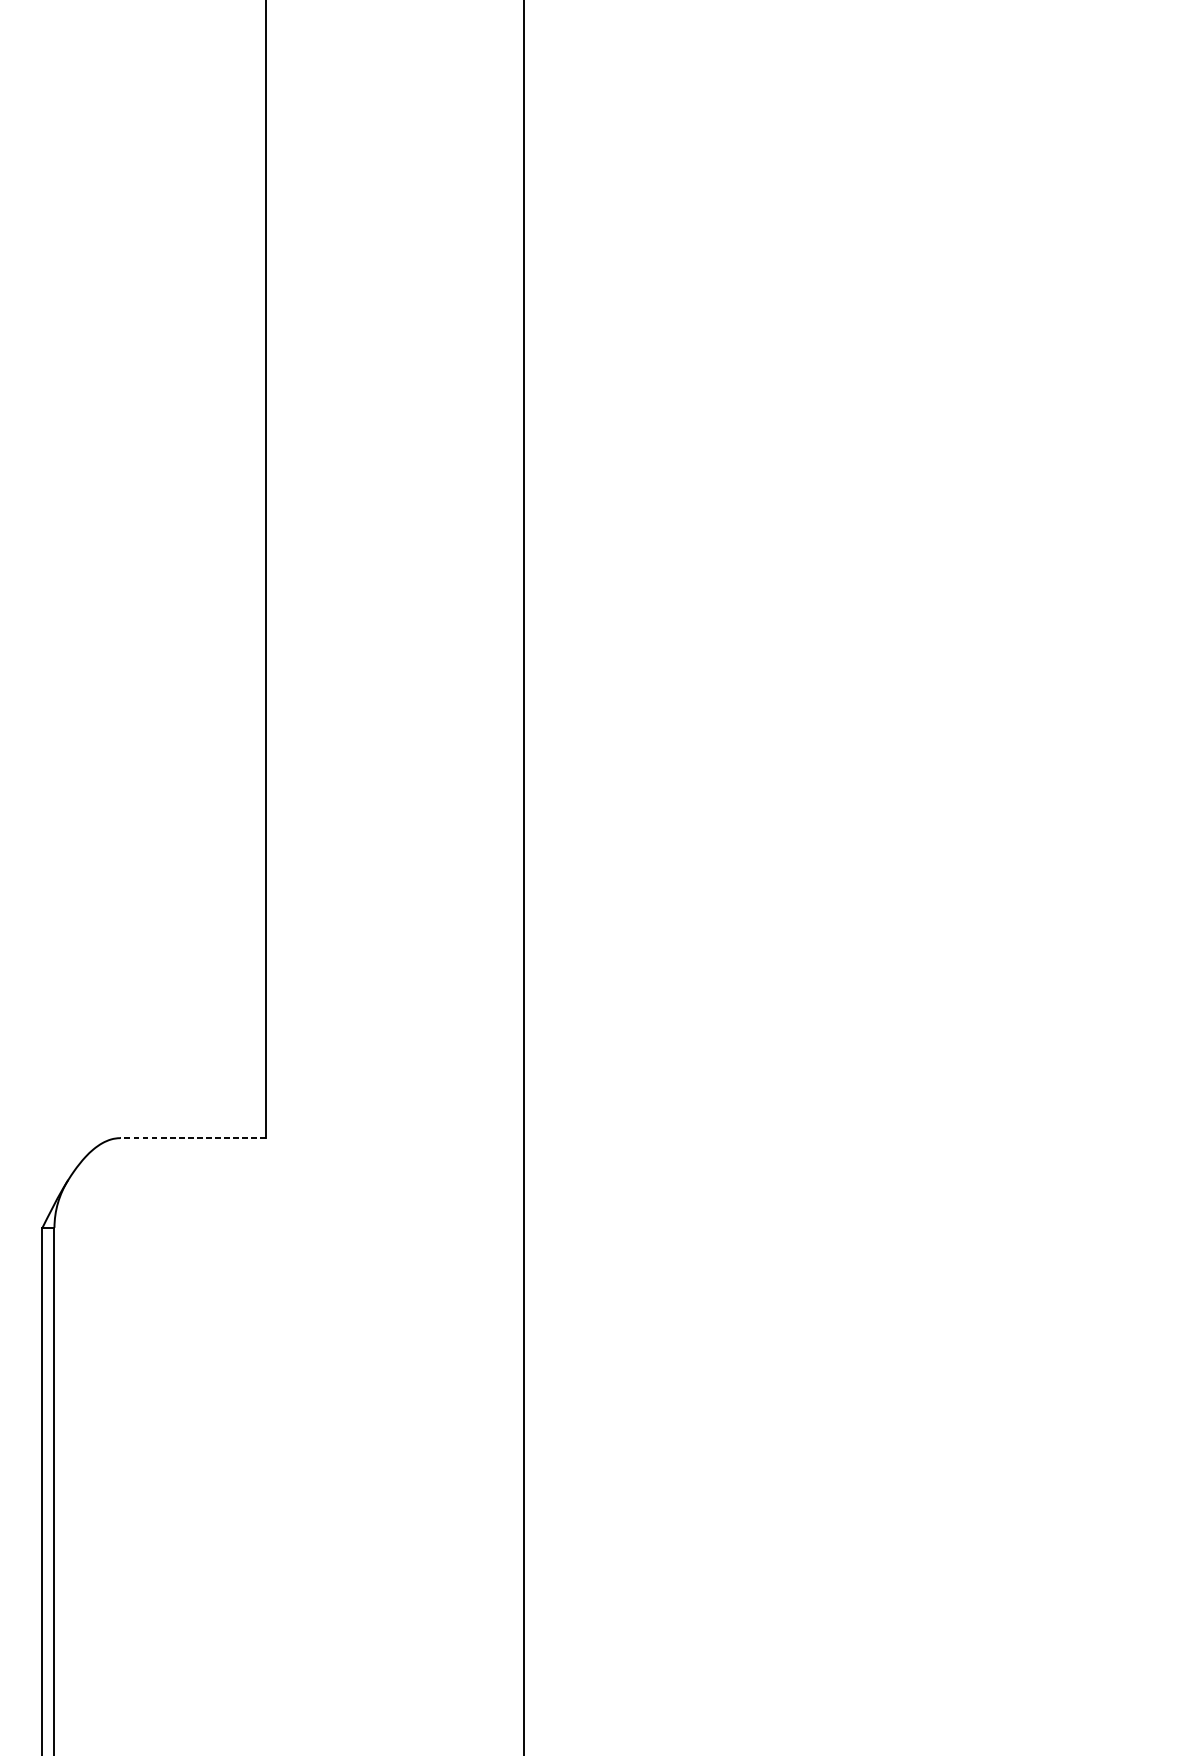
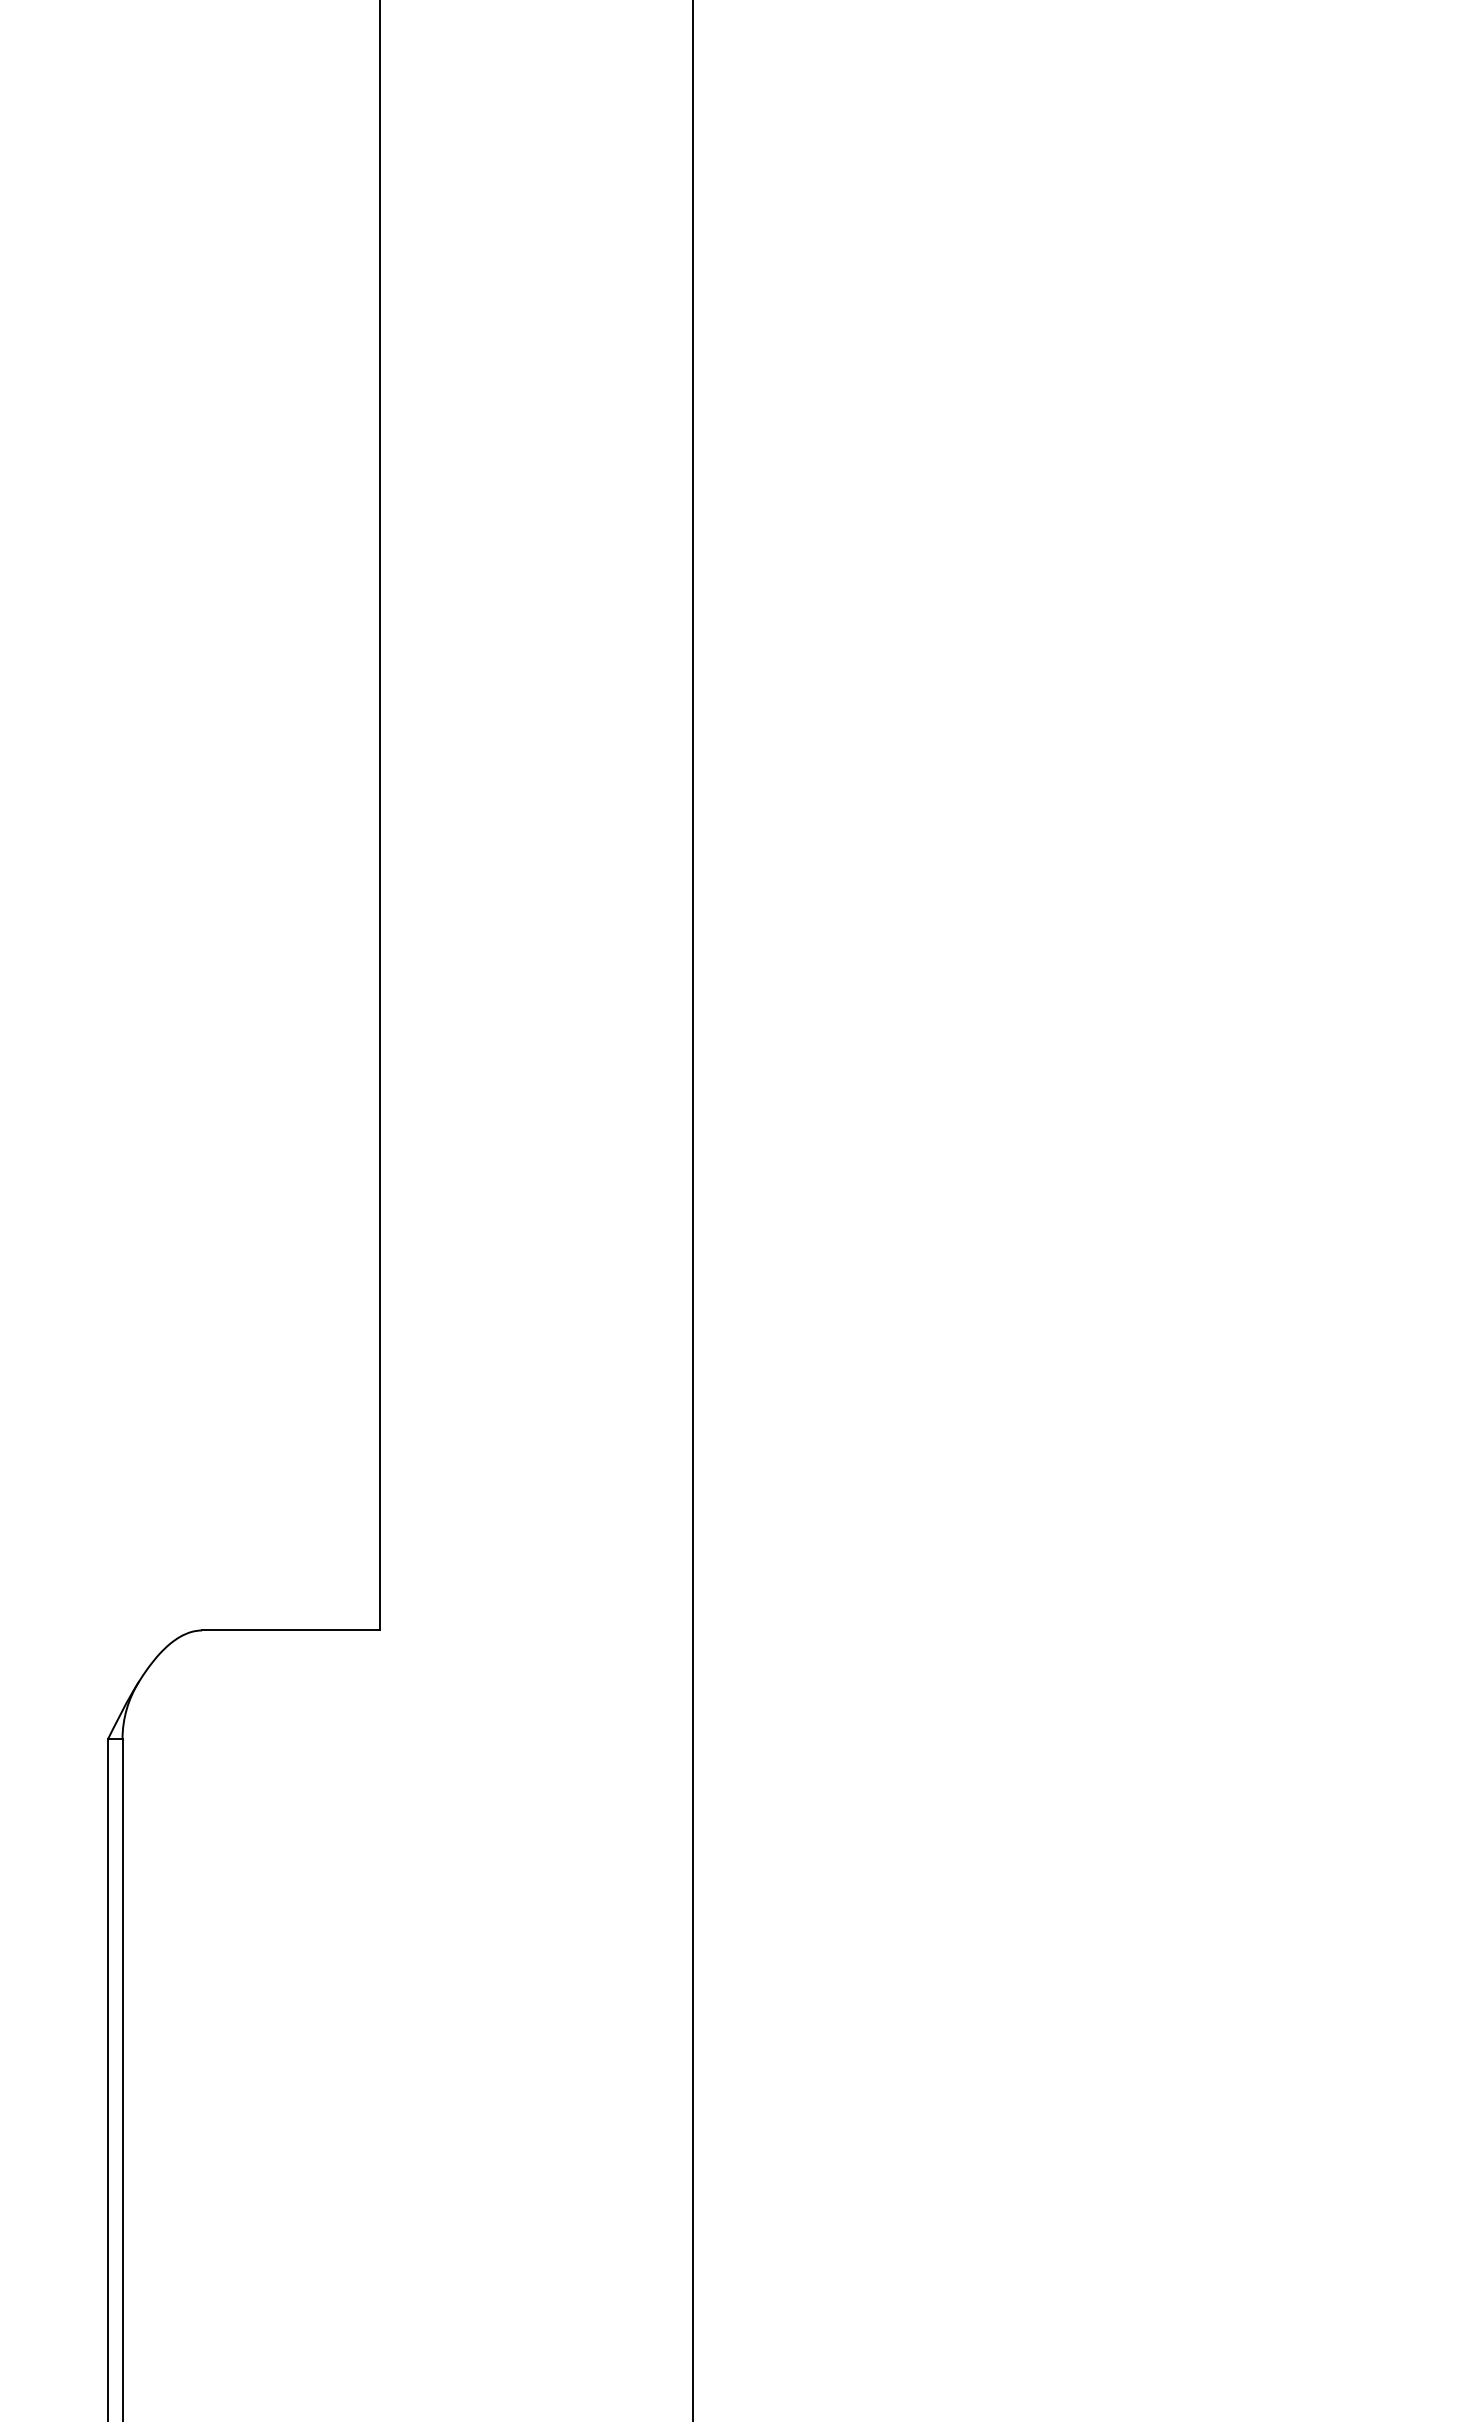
line: (192, 1138) -> (290, 1630), dashed -> solid

